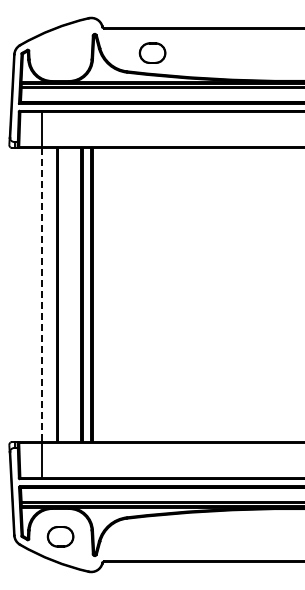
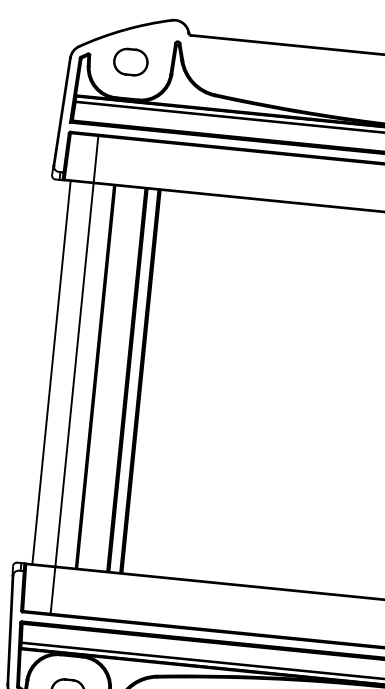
part: (152, 52) -> (130, 61), moved
line: (23, 294) -> (51, 371), added
line: (41, 294) -> (74, 374), dashed -> solid

